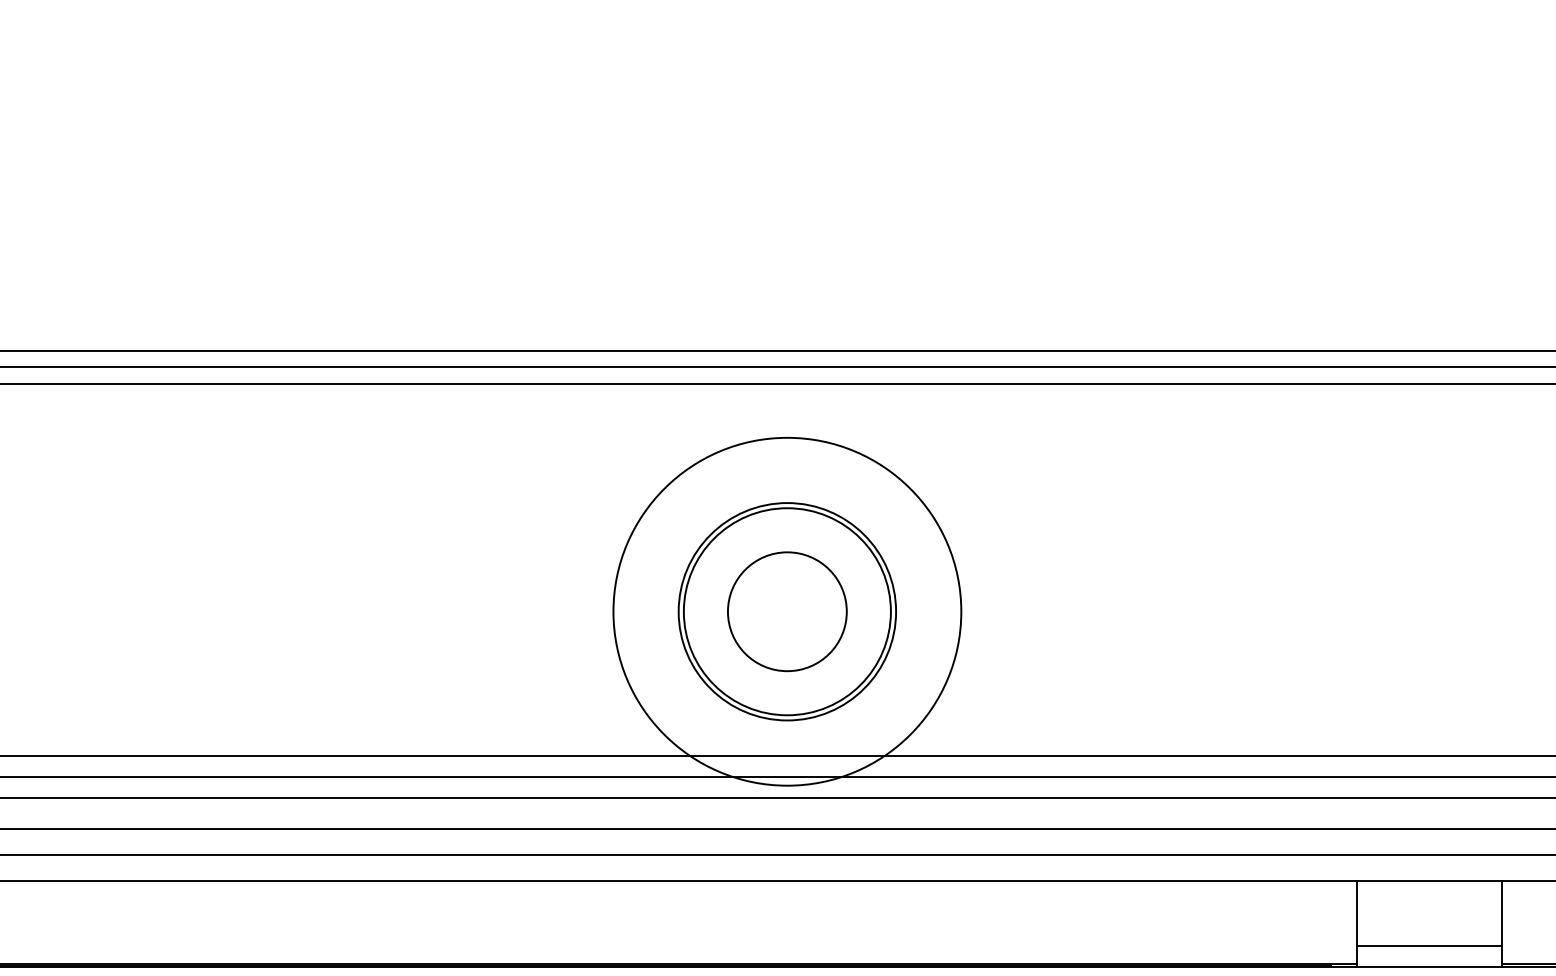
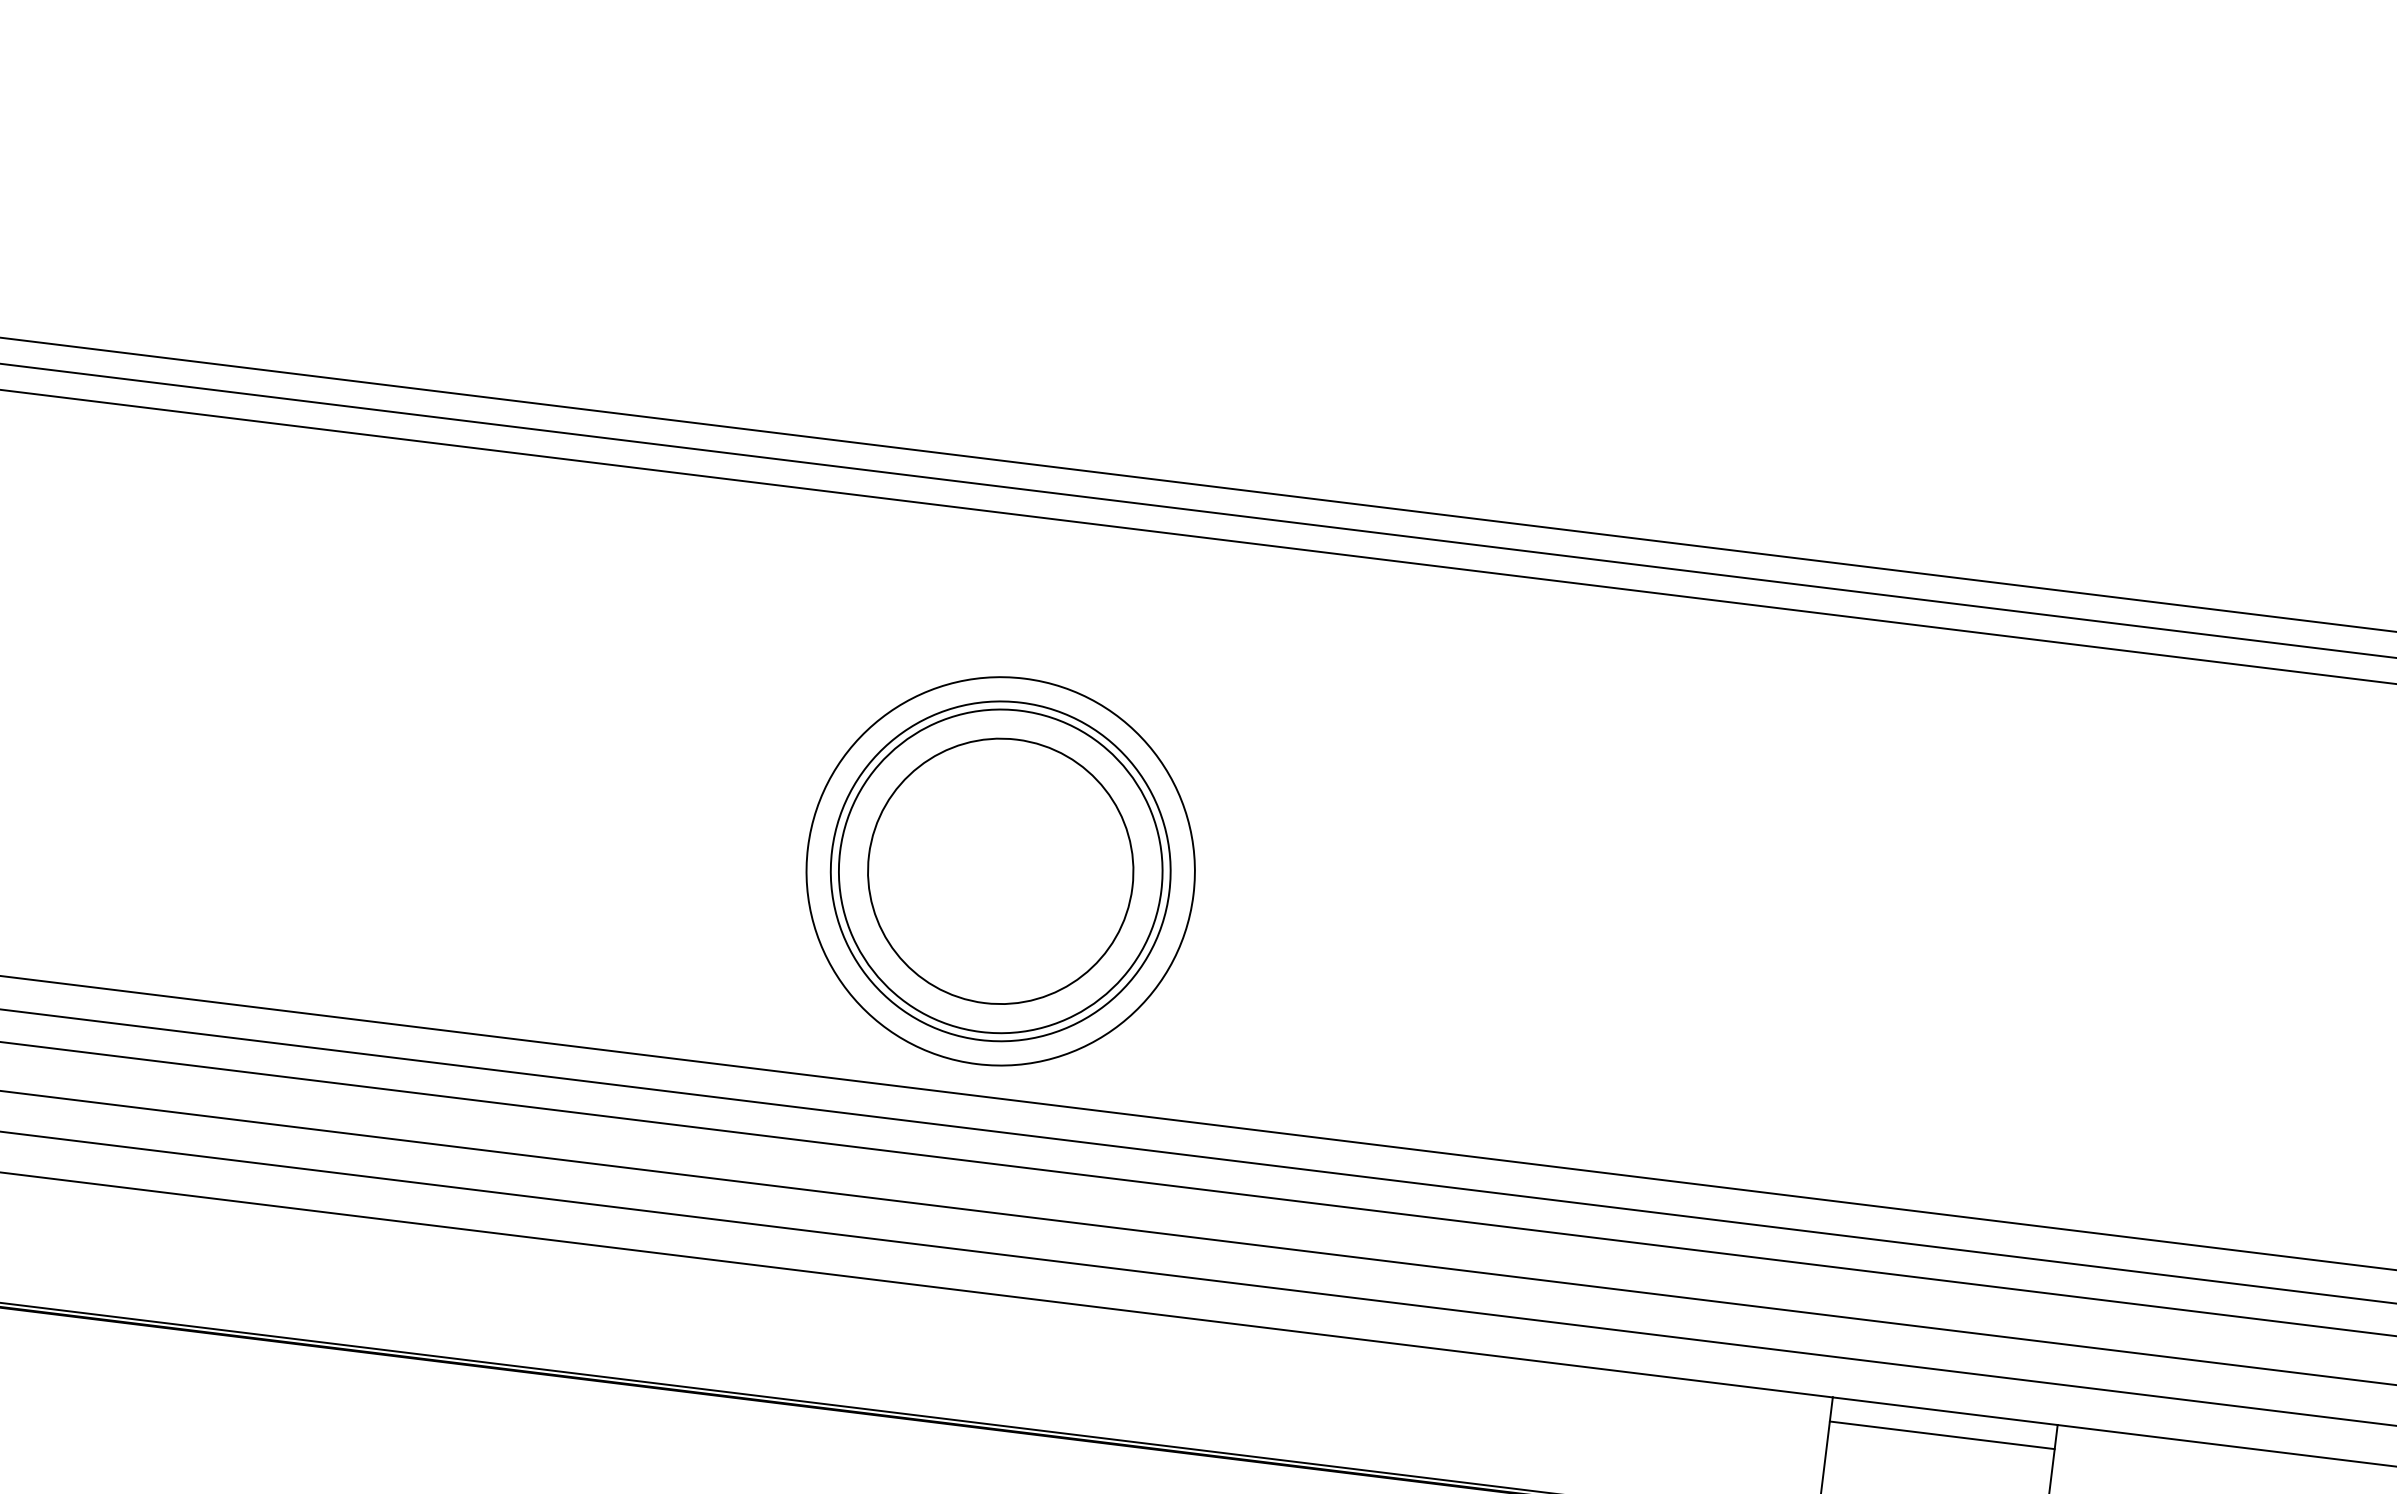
circle: (787, 611) -> (1000, 870), size x0.71
circle: (787, 611) -> (1000, 870), size x1.43
line: (1428, 896) -> (1941, 1435), added

